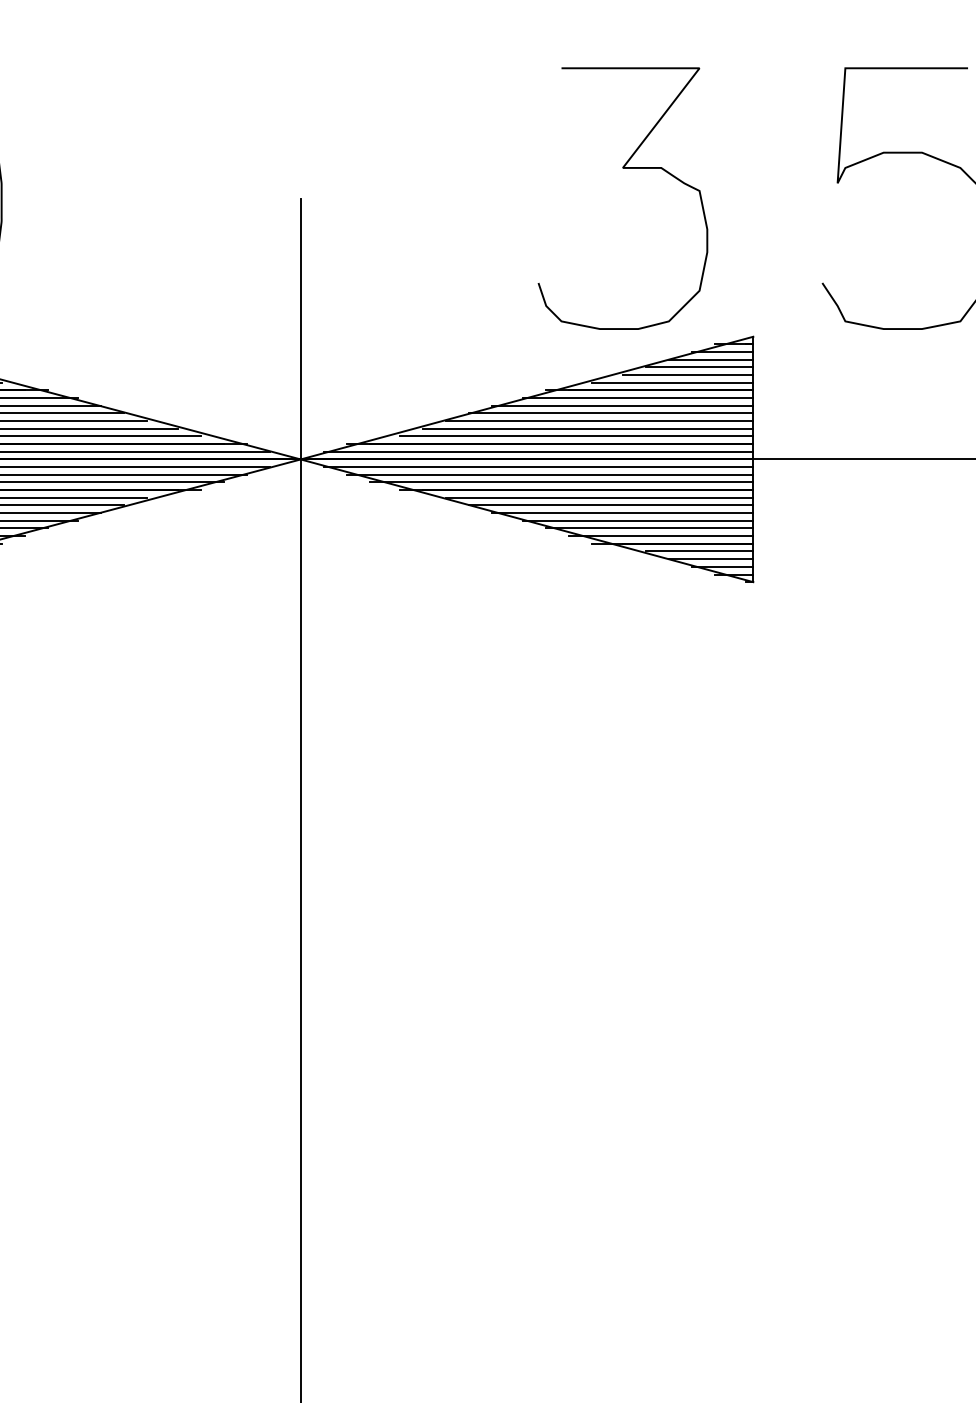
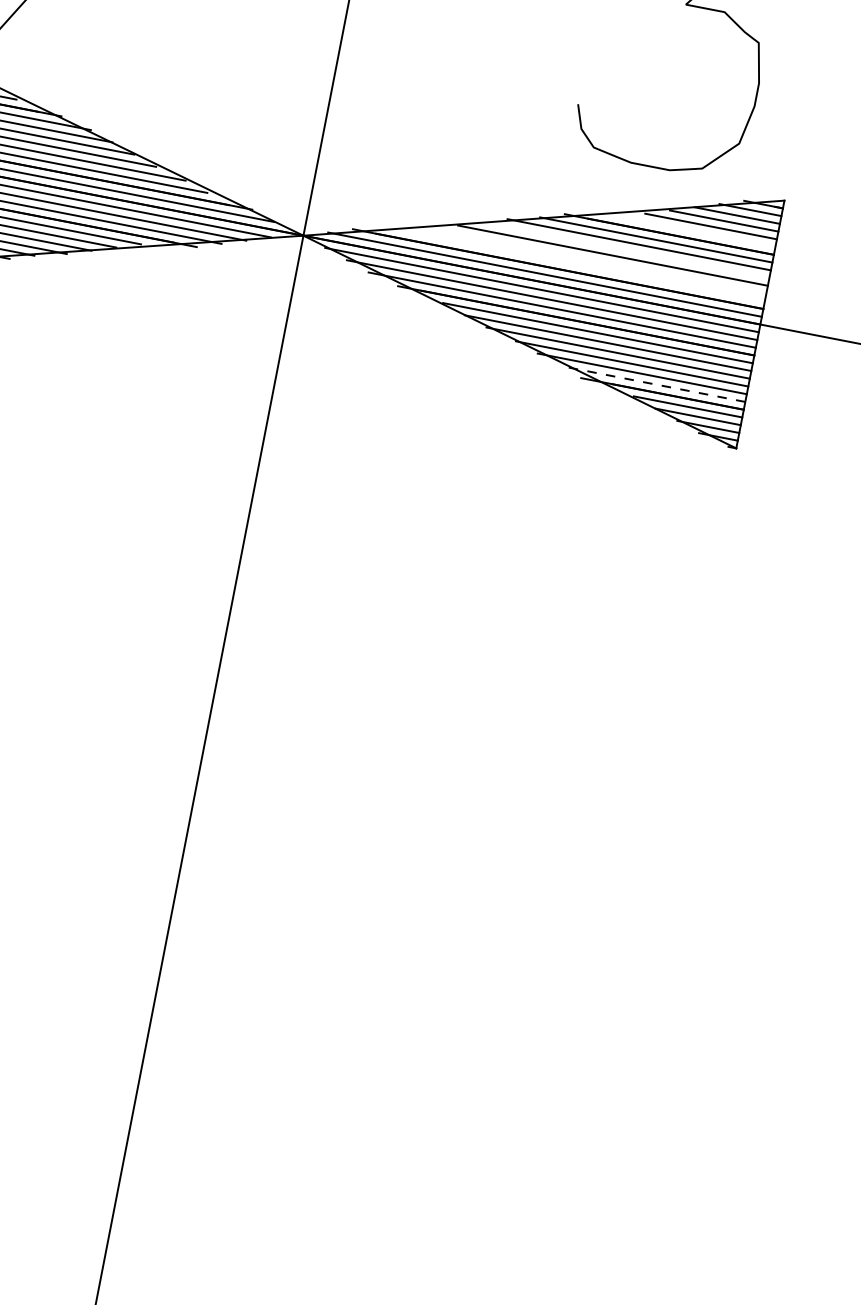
line: (672, 382) -> (693, 230), removed
line: (611, 413) -> (626, 250), removed
line: (588, 428) -> (600, 260), removed
line: (576, 436) -> (586, 266), removed
line: (660, 536) -> (651, 384), solid -> dashed

